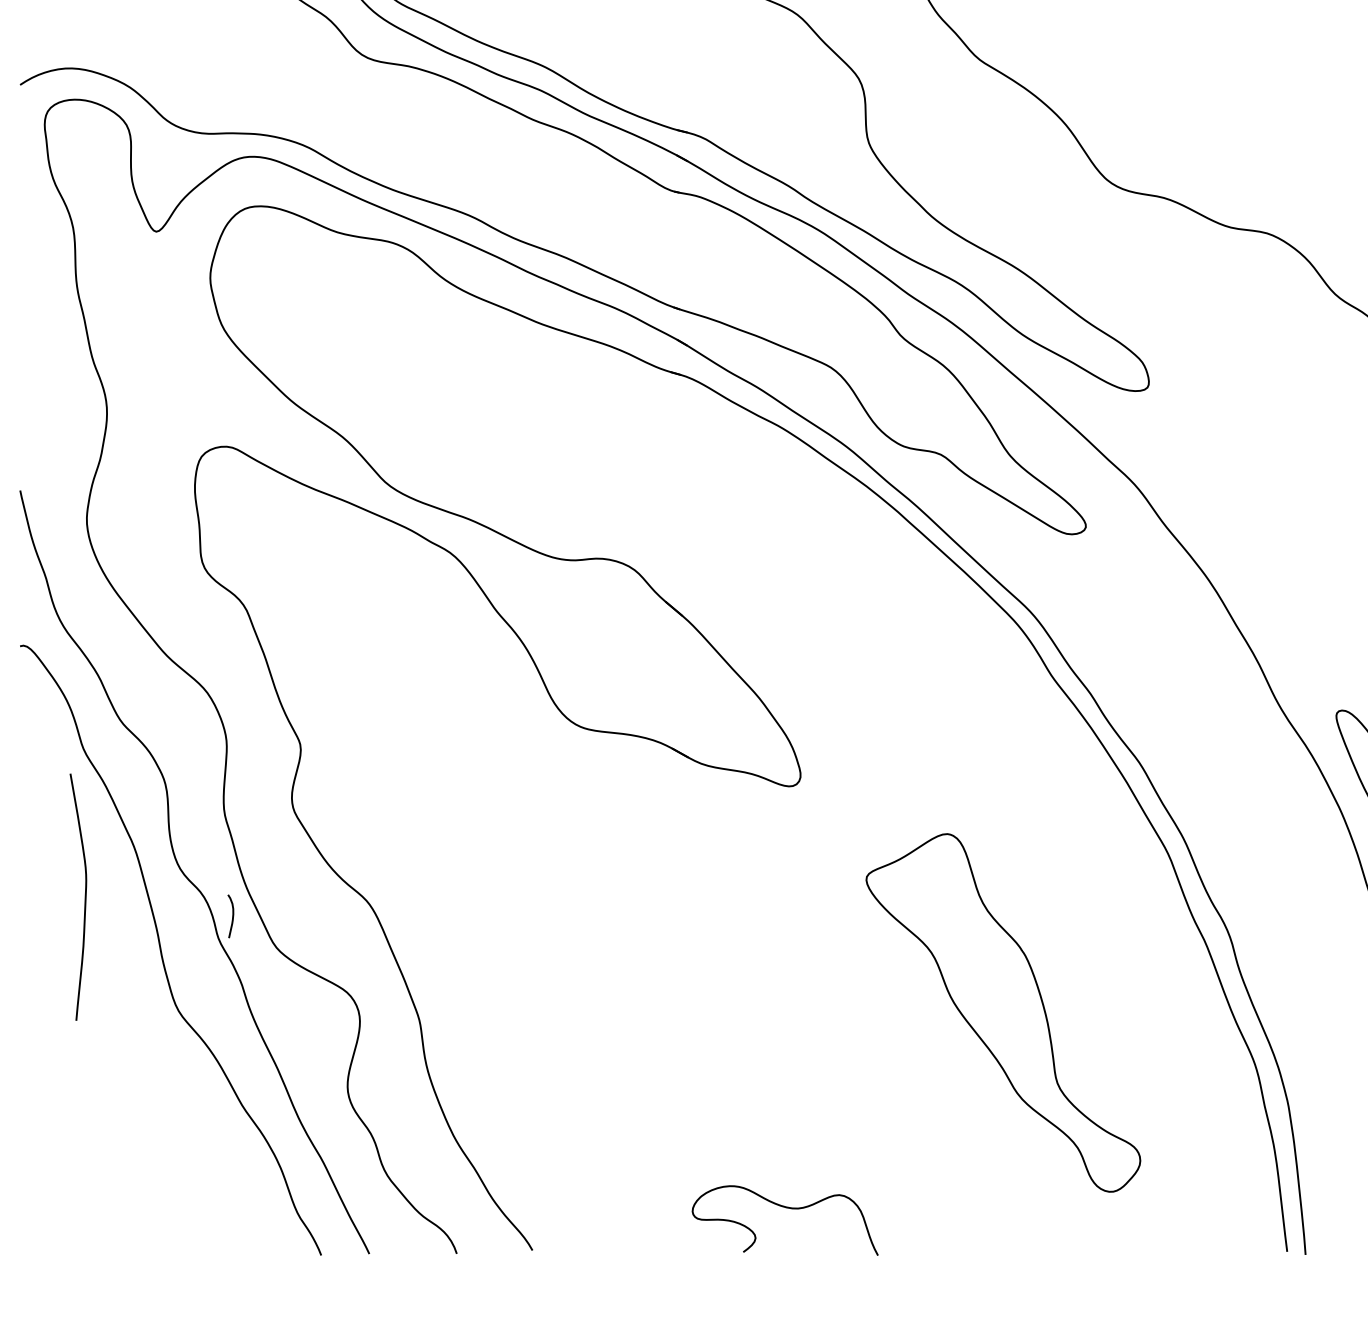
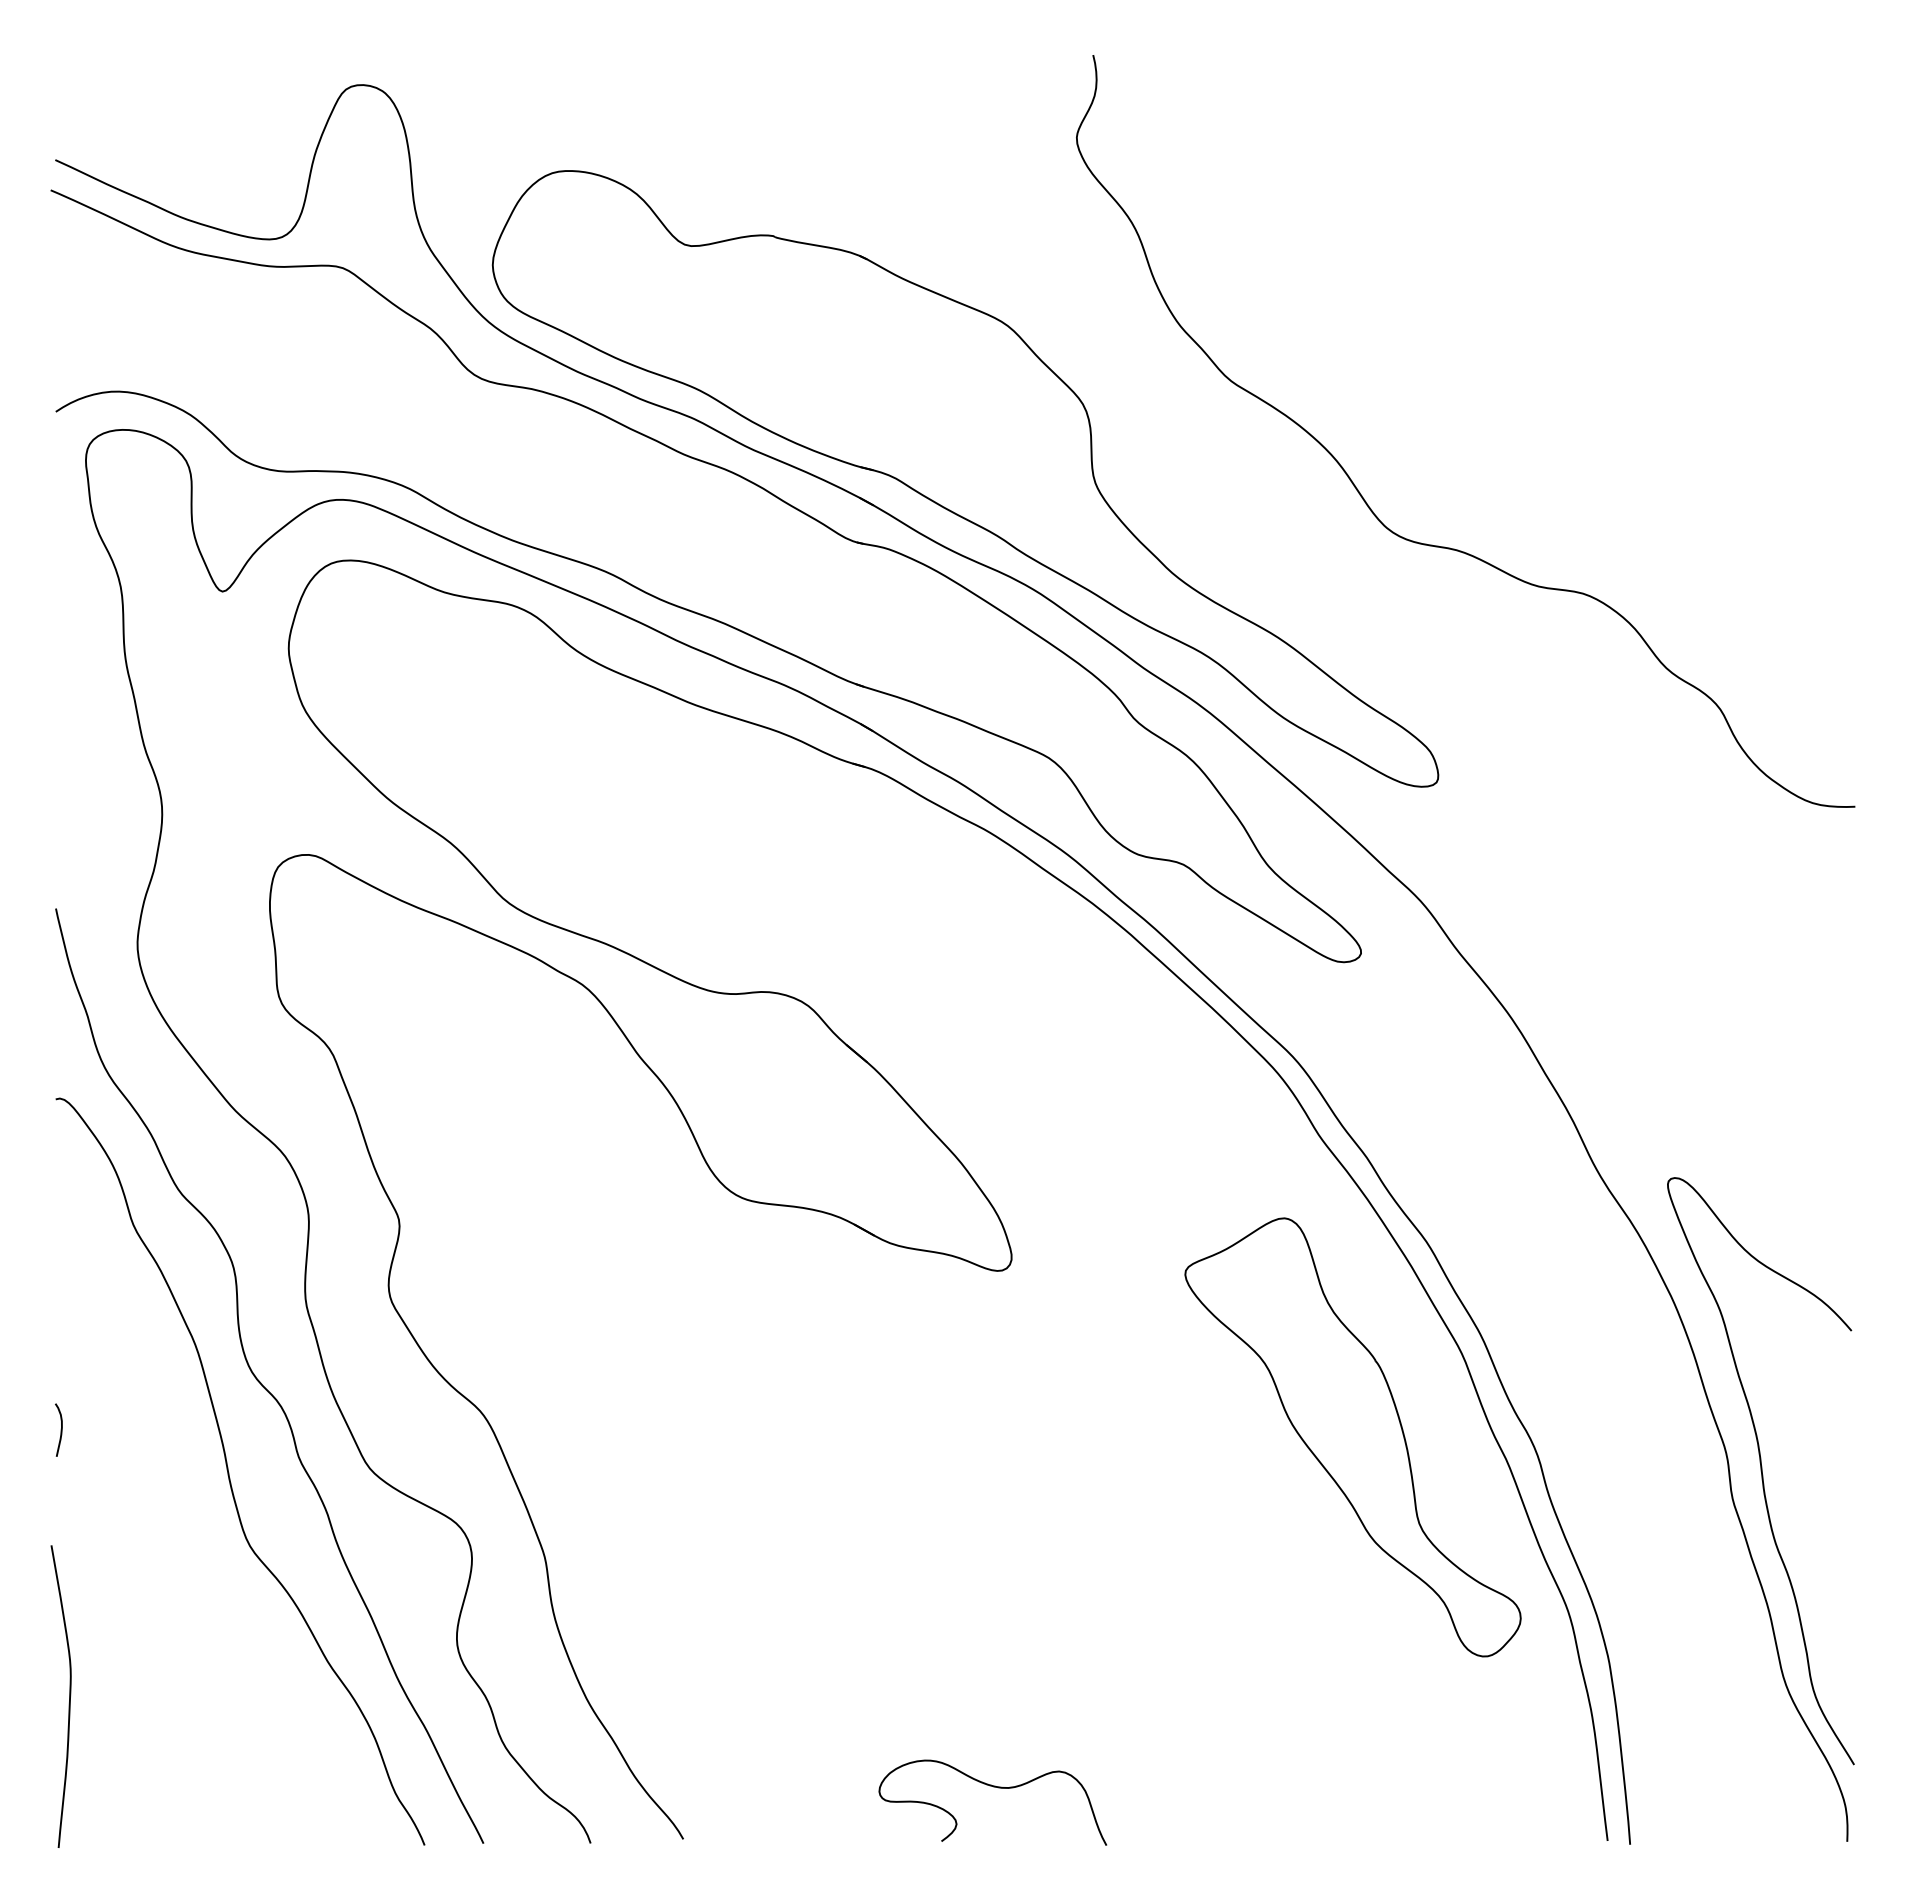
curve: (85, 897) -> (69, 1696), moved
curve: (232, 915) -> (60, 1429), moved
part: (1002, 1013) -> (1352, 1437), moved

